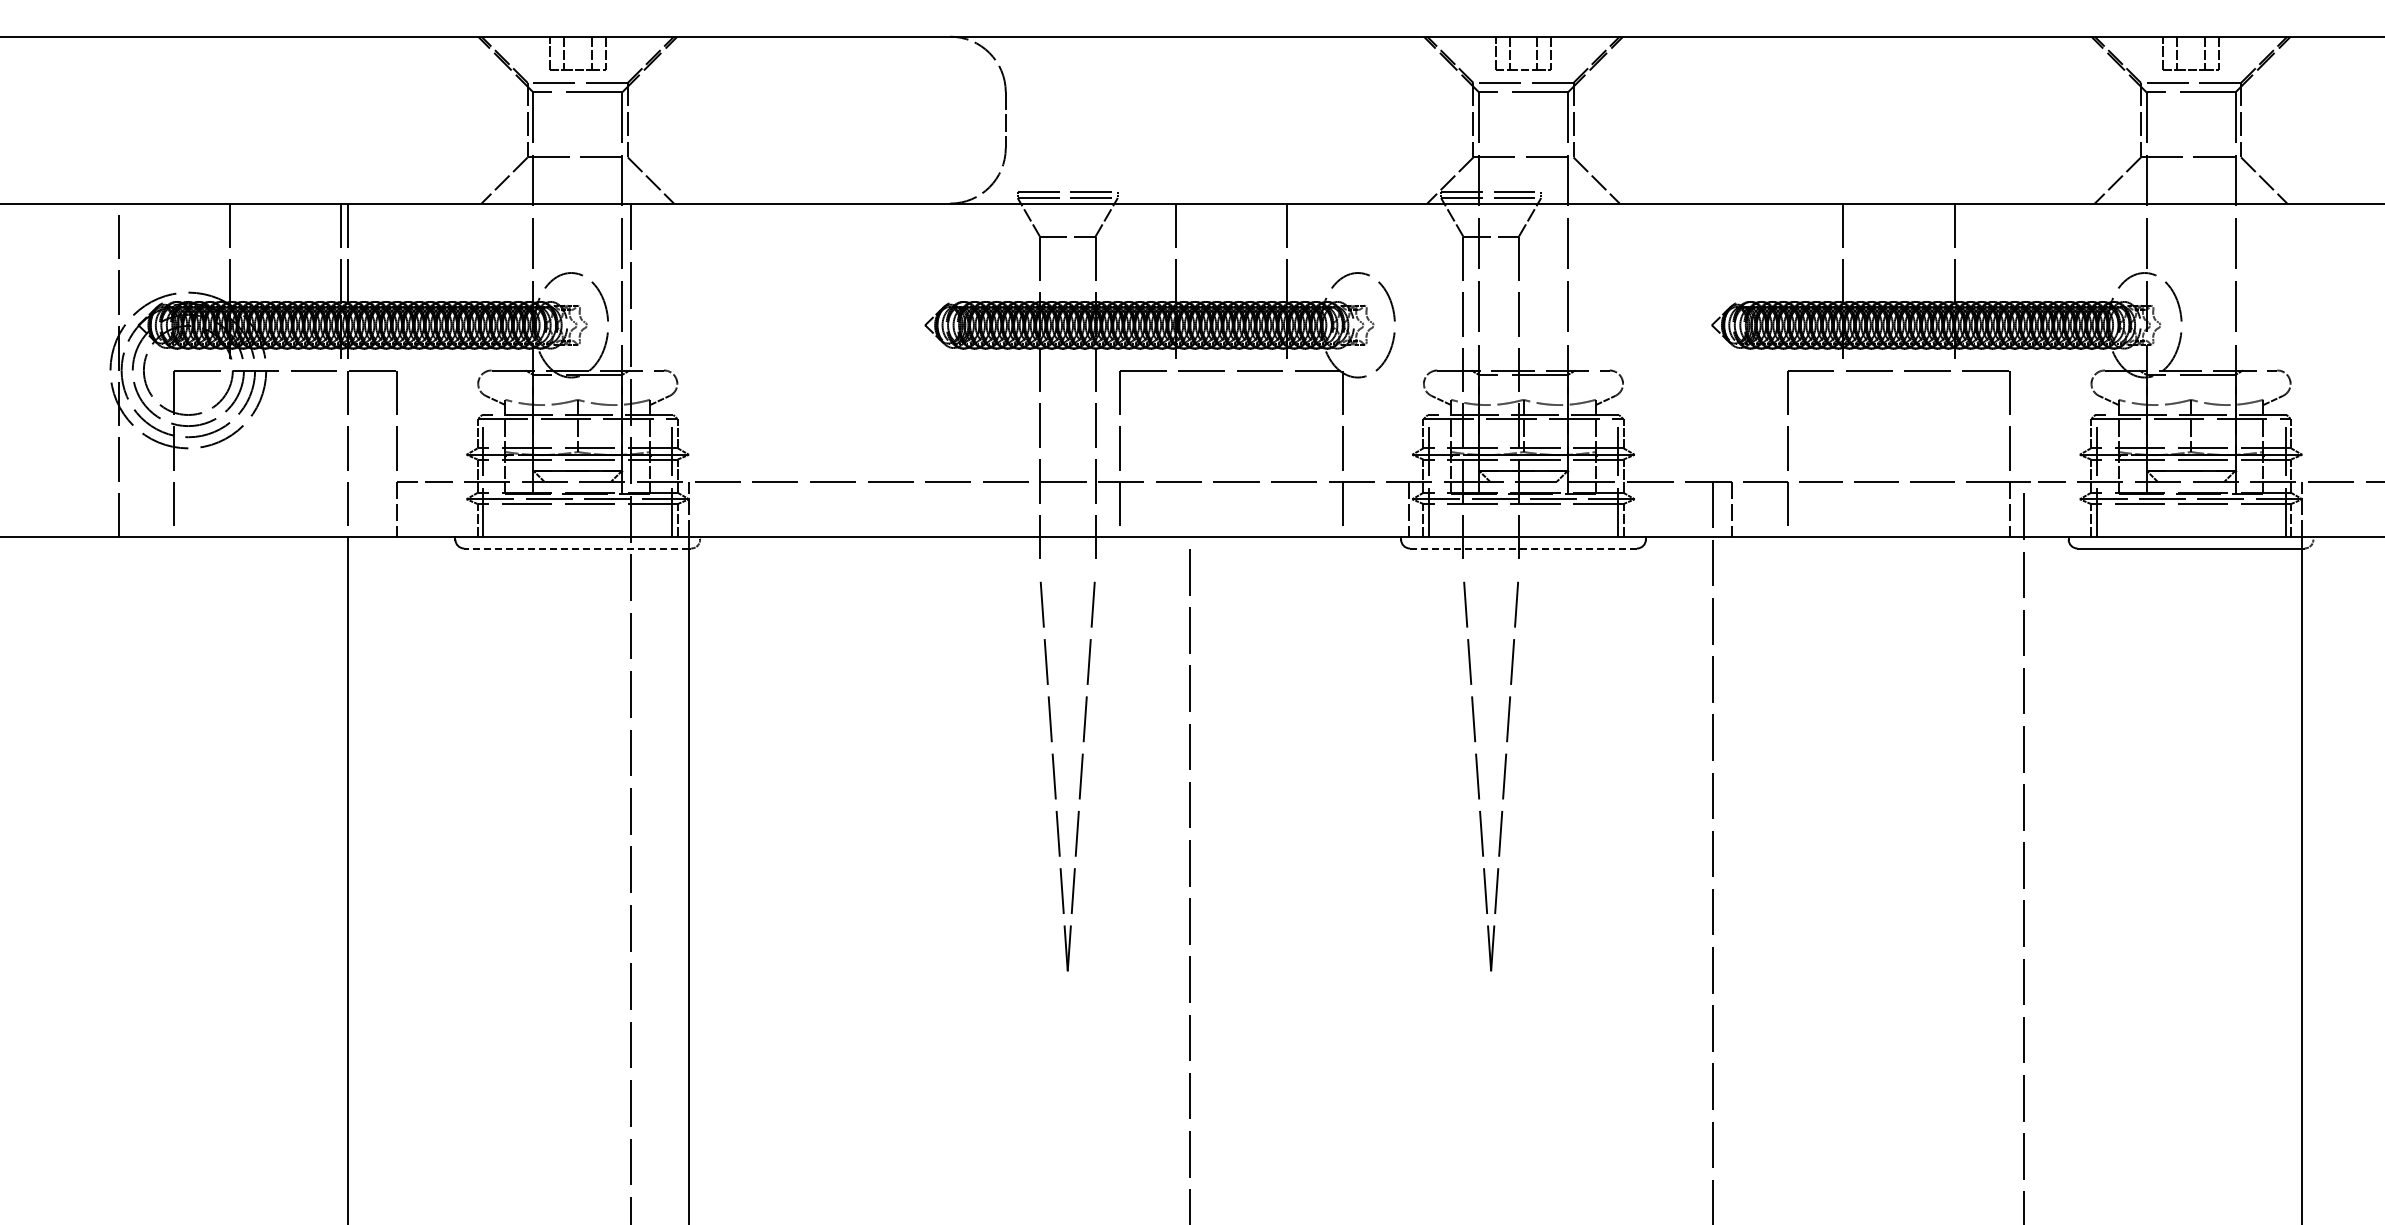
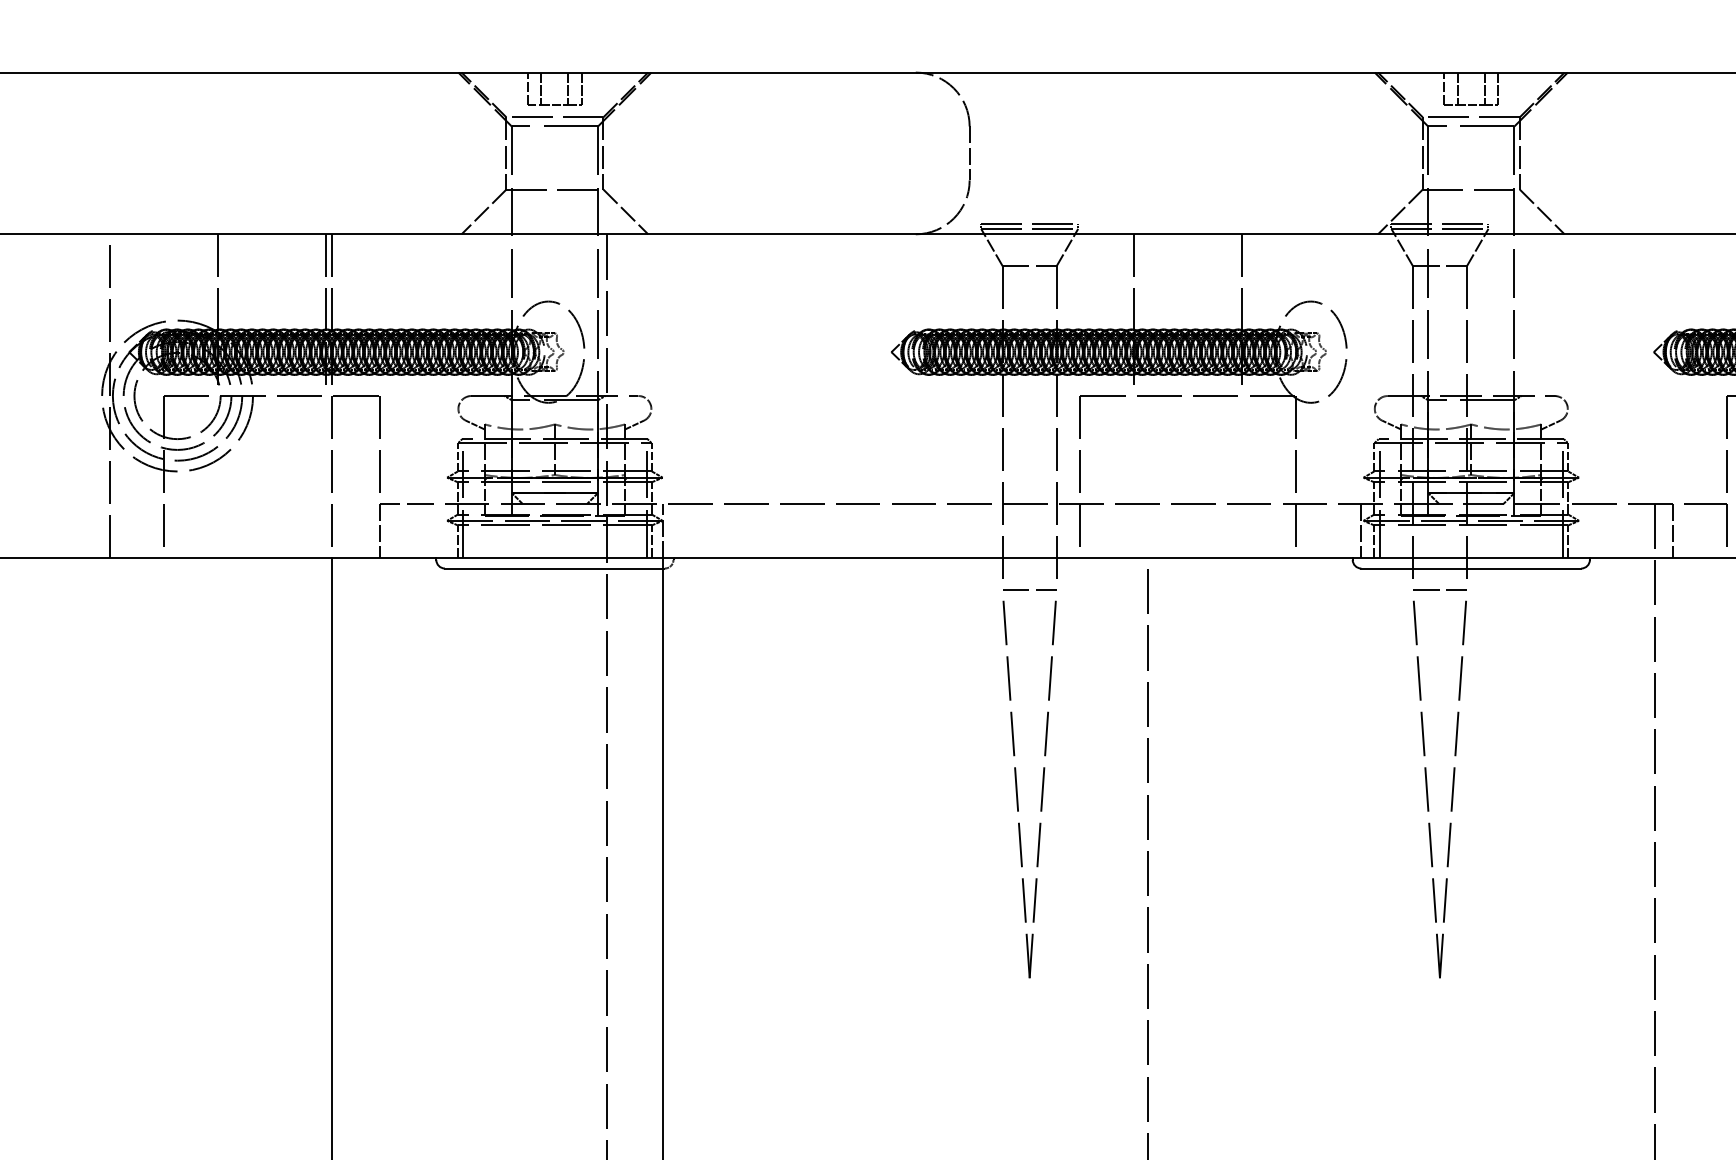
line: (576, 548) -> (553, 568), dashed -> solid
line: (1523, 548) -> (1471, 568), dashed -> solid
line: (1067, 570) -> (1029, 589), added
line: (1490, 570) -> (1439, 589), added

